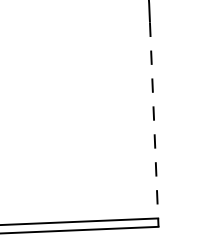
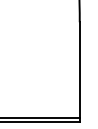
line: (153, 125) -> (79, 72), dashed -> solid

